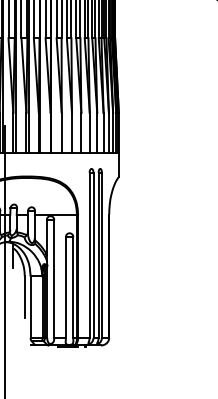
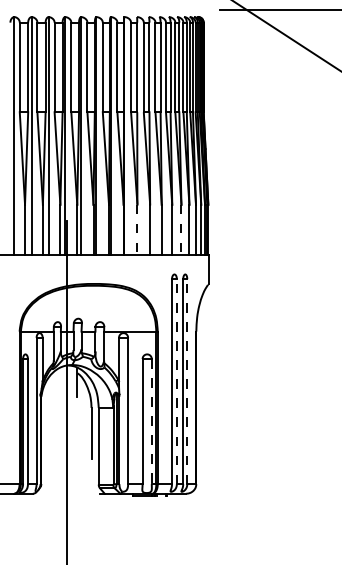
line: (61, 133) -> (137, 230), solid -> dashed
line: (97, 133) -> (181, 230), solid -> dashed
line: (93, 255) -> (176, 381), solid -> dashed
line: (102, 255) -> (187, 381), solid -> dashed
line: (73, 287) -> (151, 421), solid -> dashed

